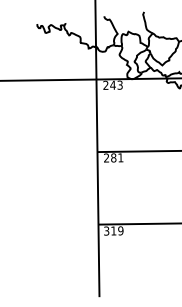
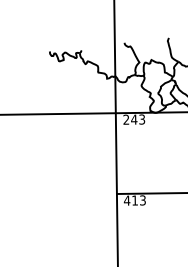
text: (113, 157) -> (134, 200), 281 -> 413

